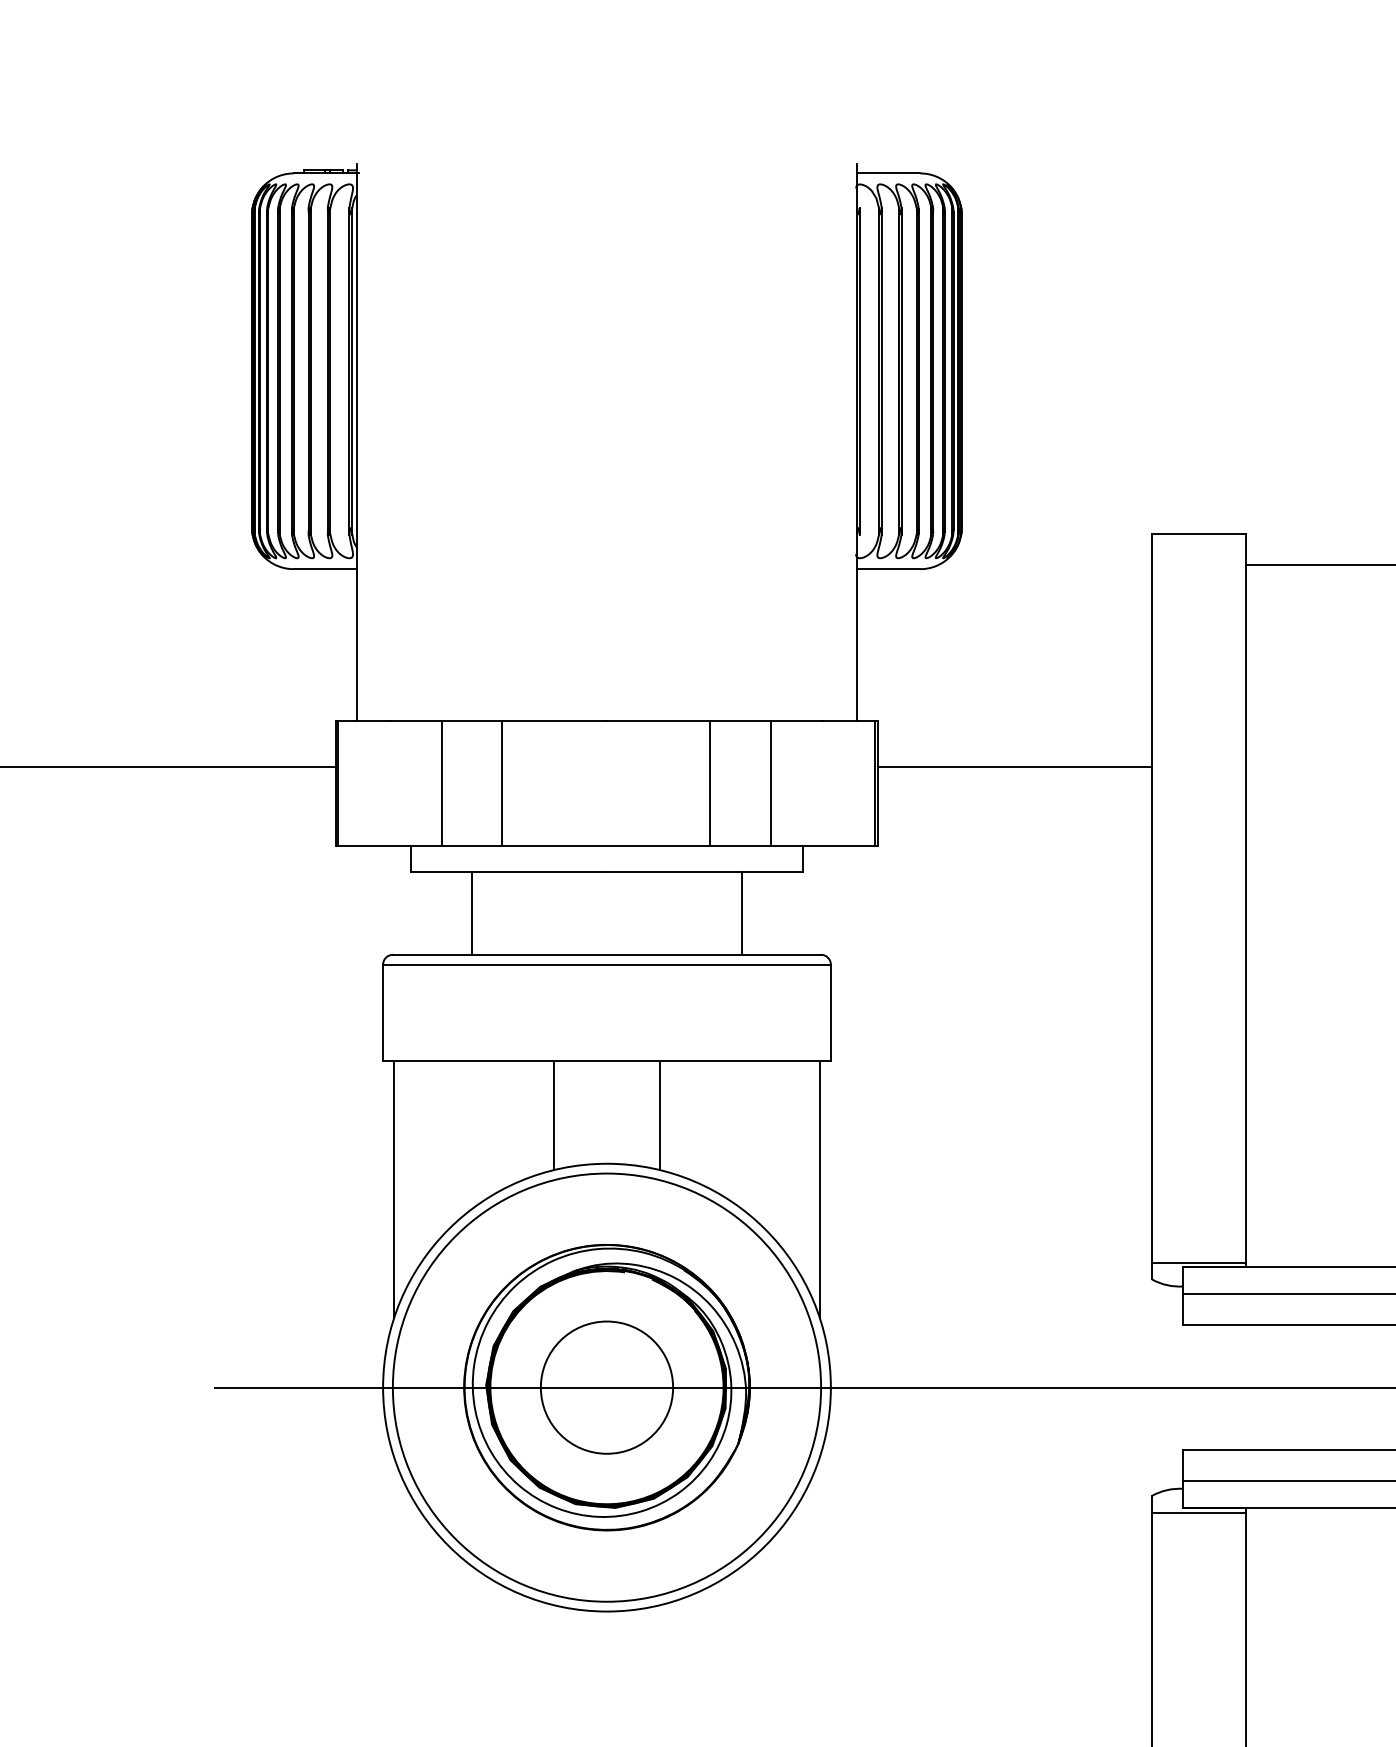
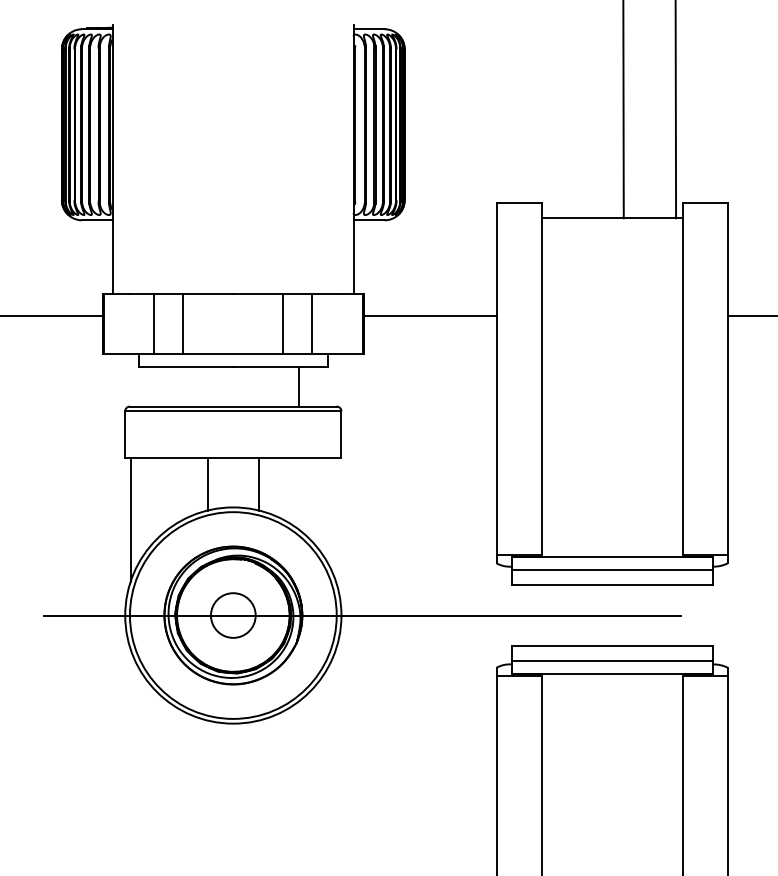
line: (470, 913) -> (167, 386), removed
line: (820, 1188) -> (336, 519), removed
circle: (607, 1387) -> (233, 615), size x0.7

